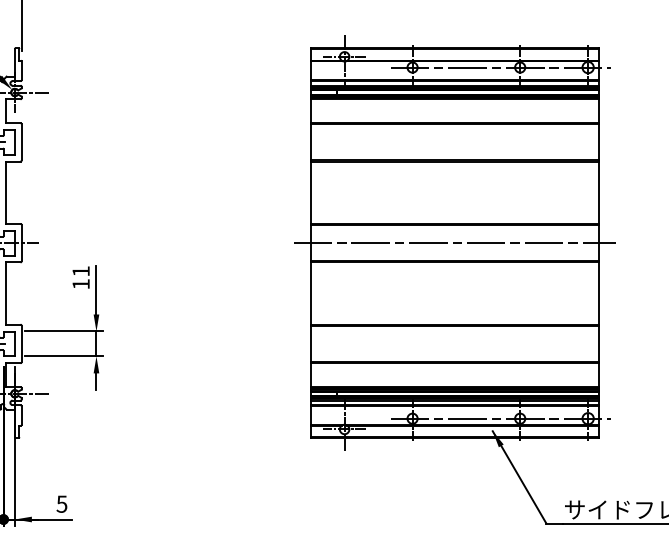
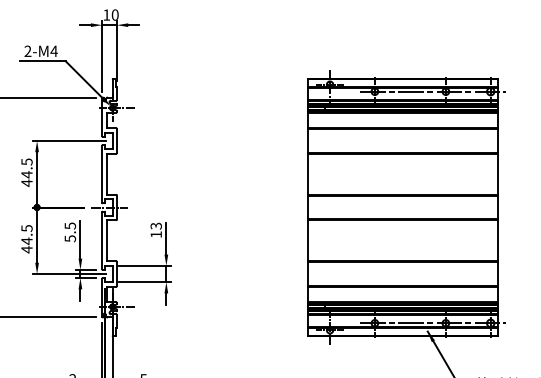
line: (454, 243) -> (402, 207), removed
text: (79, 270) -> (155, 225), 11 -> 13

